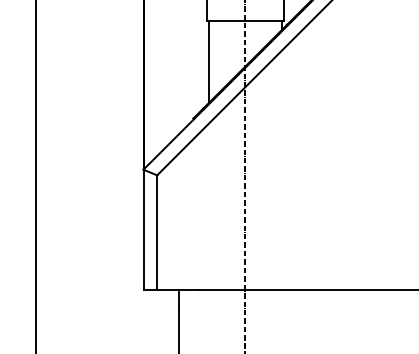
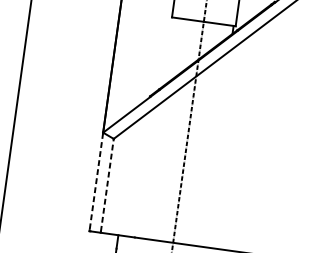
line: (209, 61) -> (169, 51), removed
line: (143, 229) -> (96, 181), solid -> dashed
line: (157, 231) -> (107, 185), solid -> dashed

